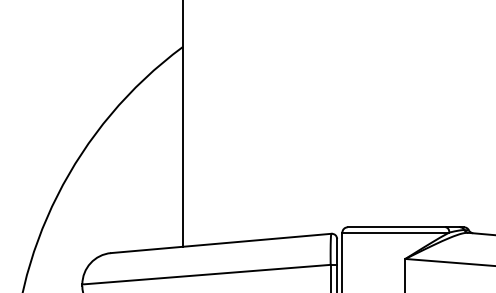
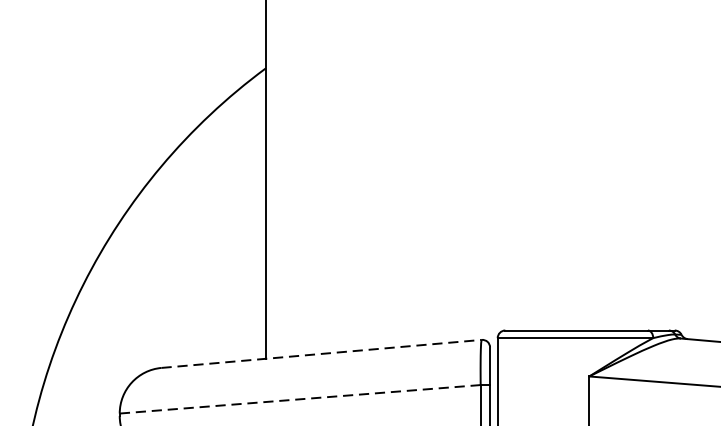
line: (221, 243) -> (321, 353), solid -> dashed
line: (206, 274) -> (300, 399), solid -> dashed

